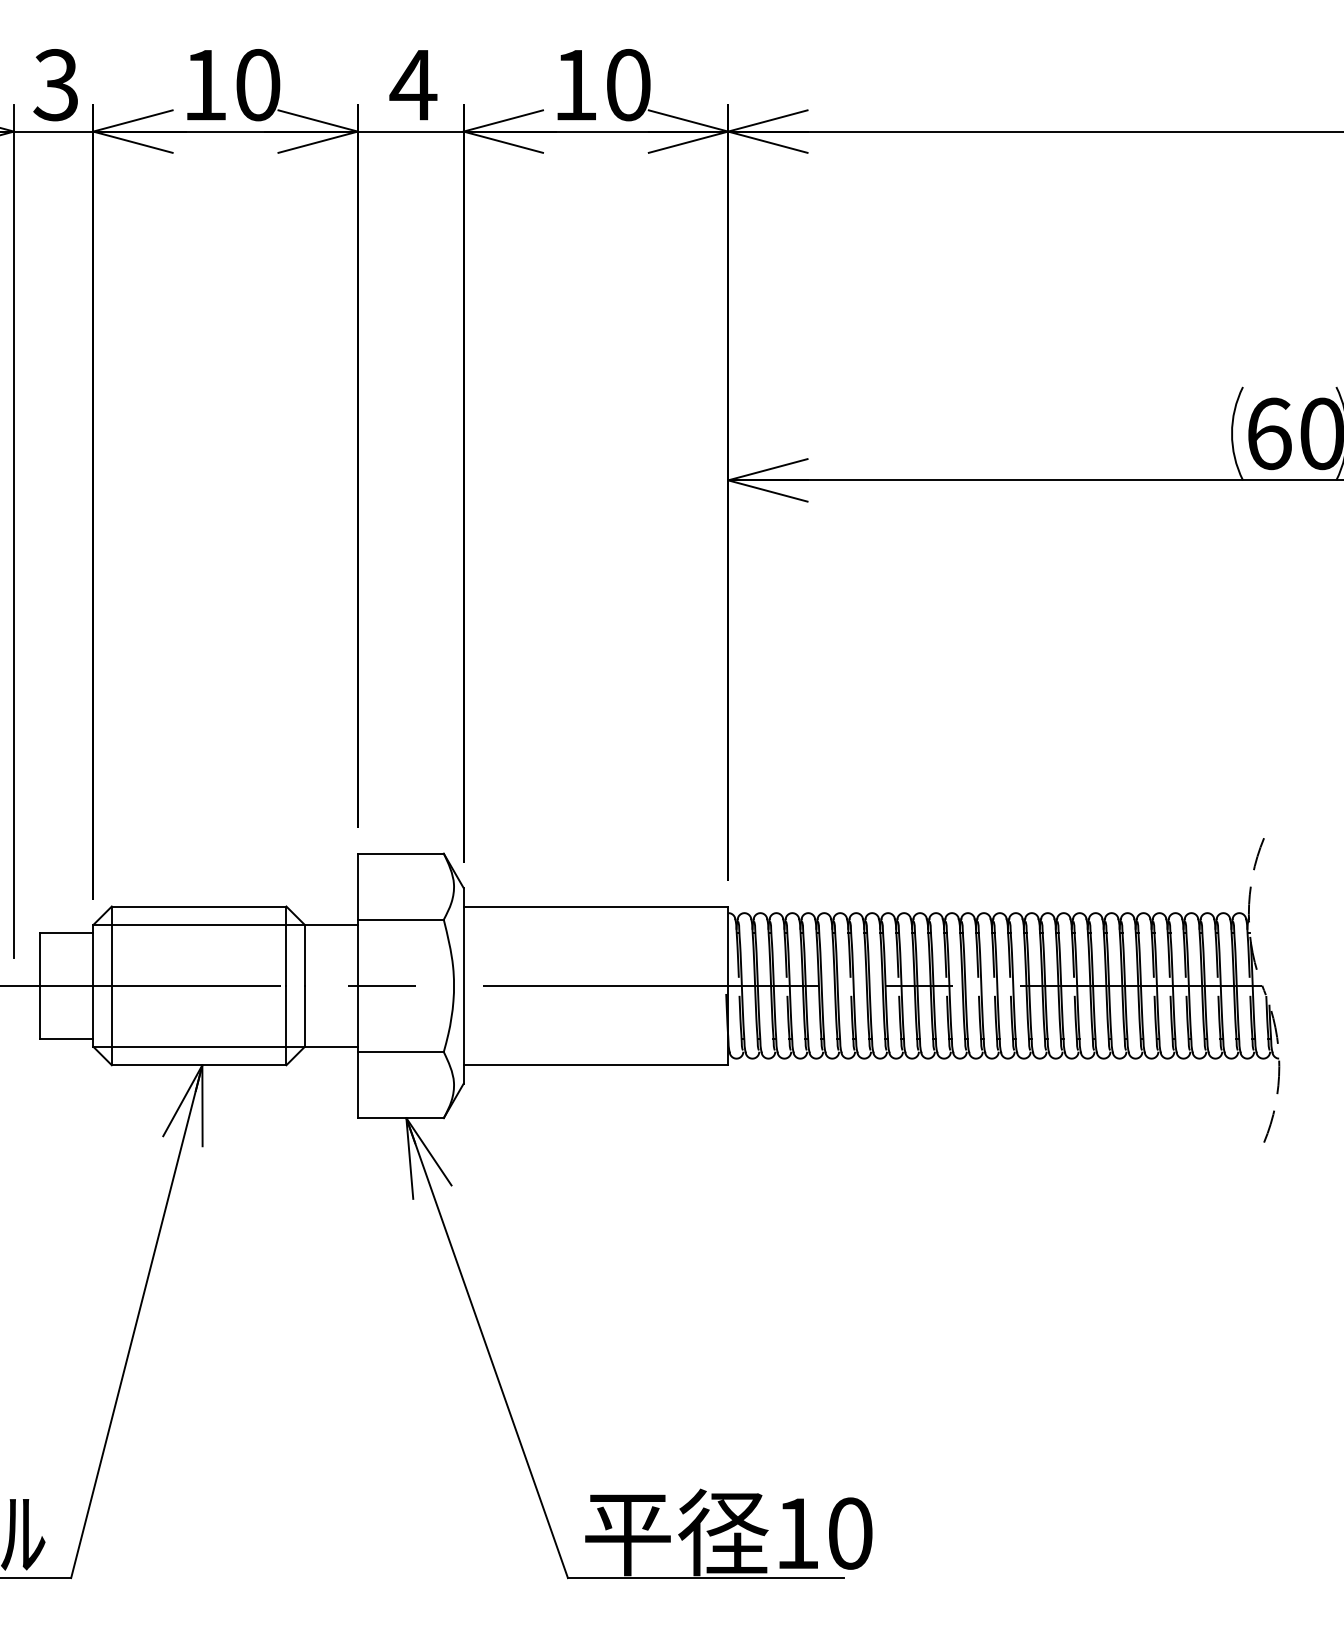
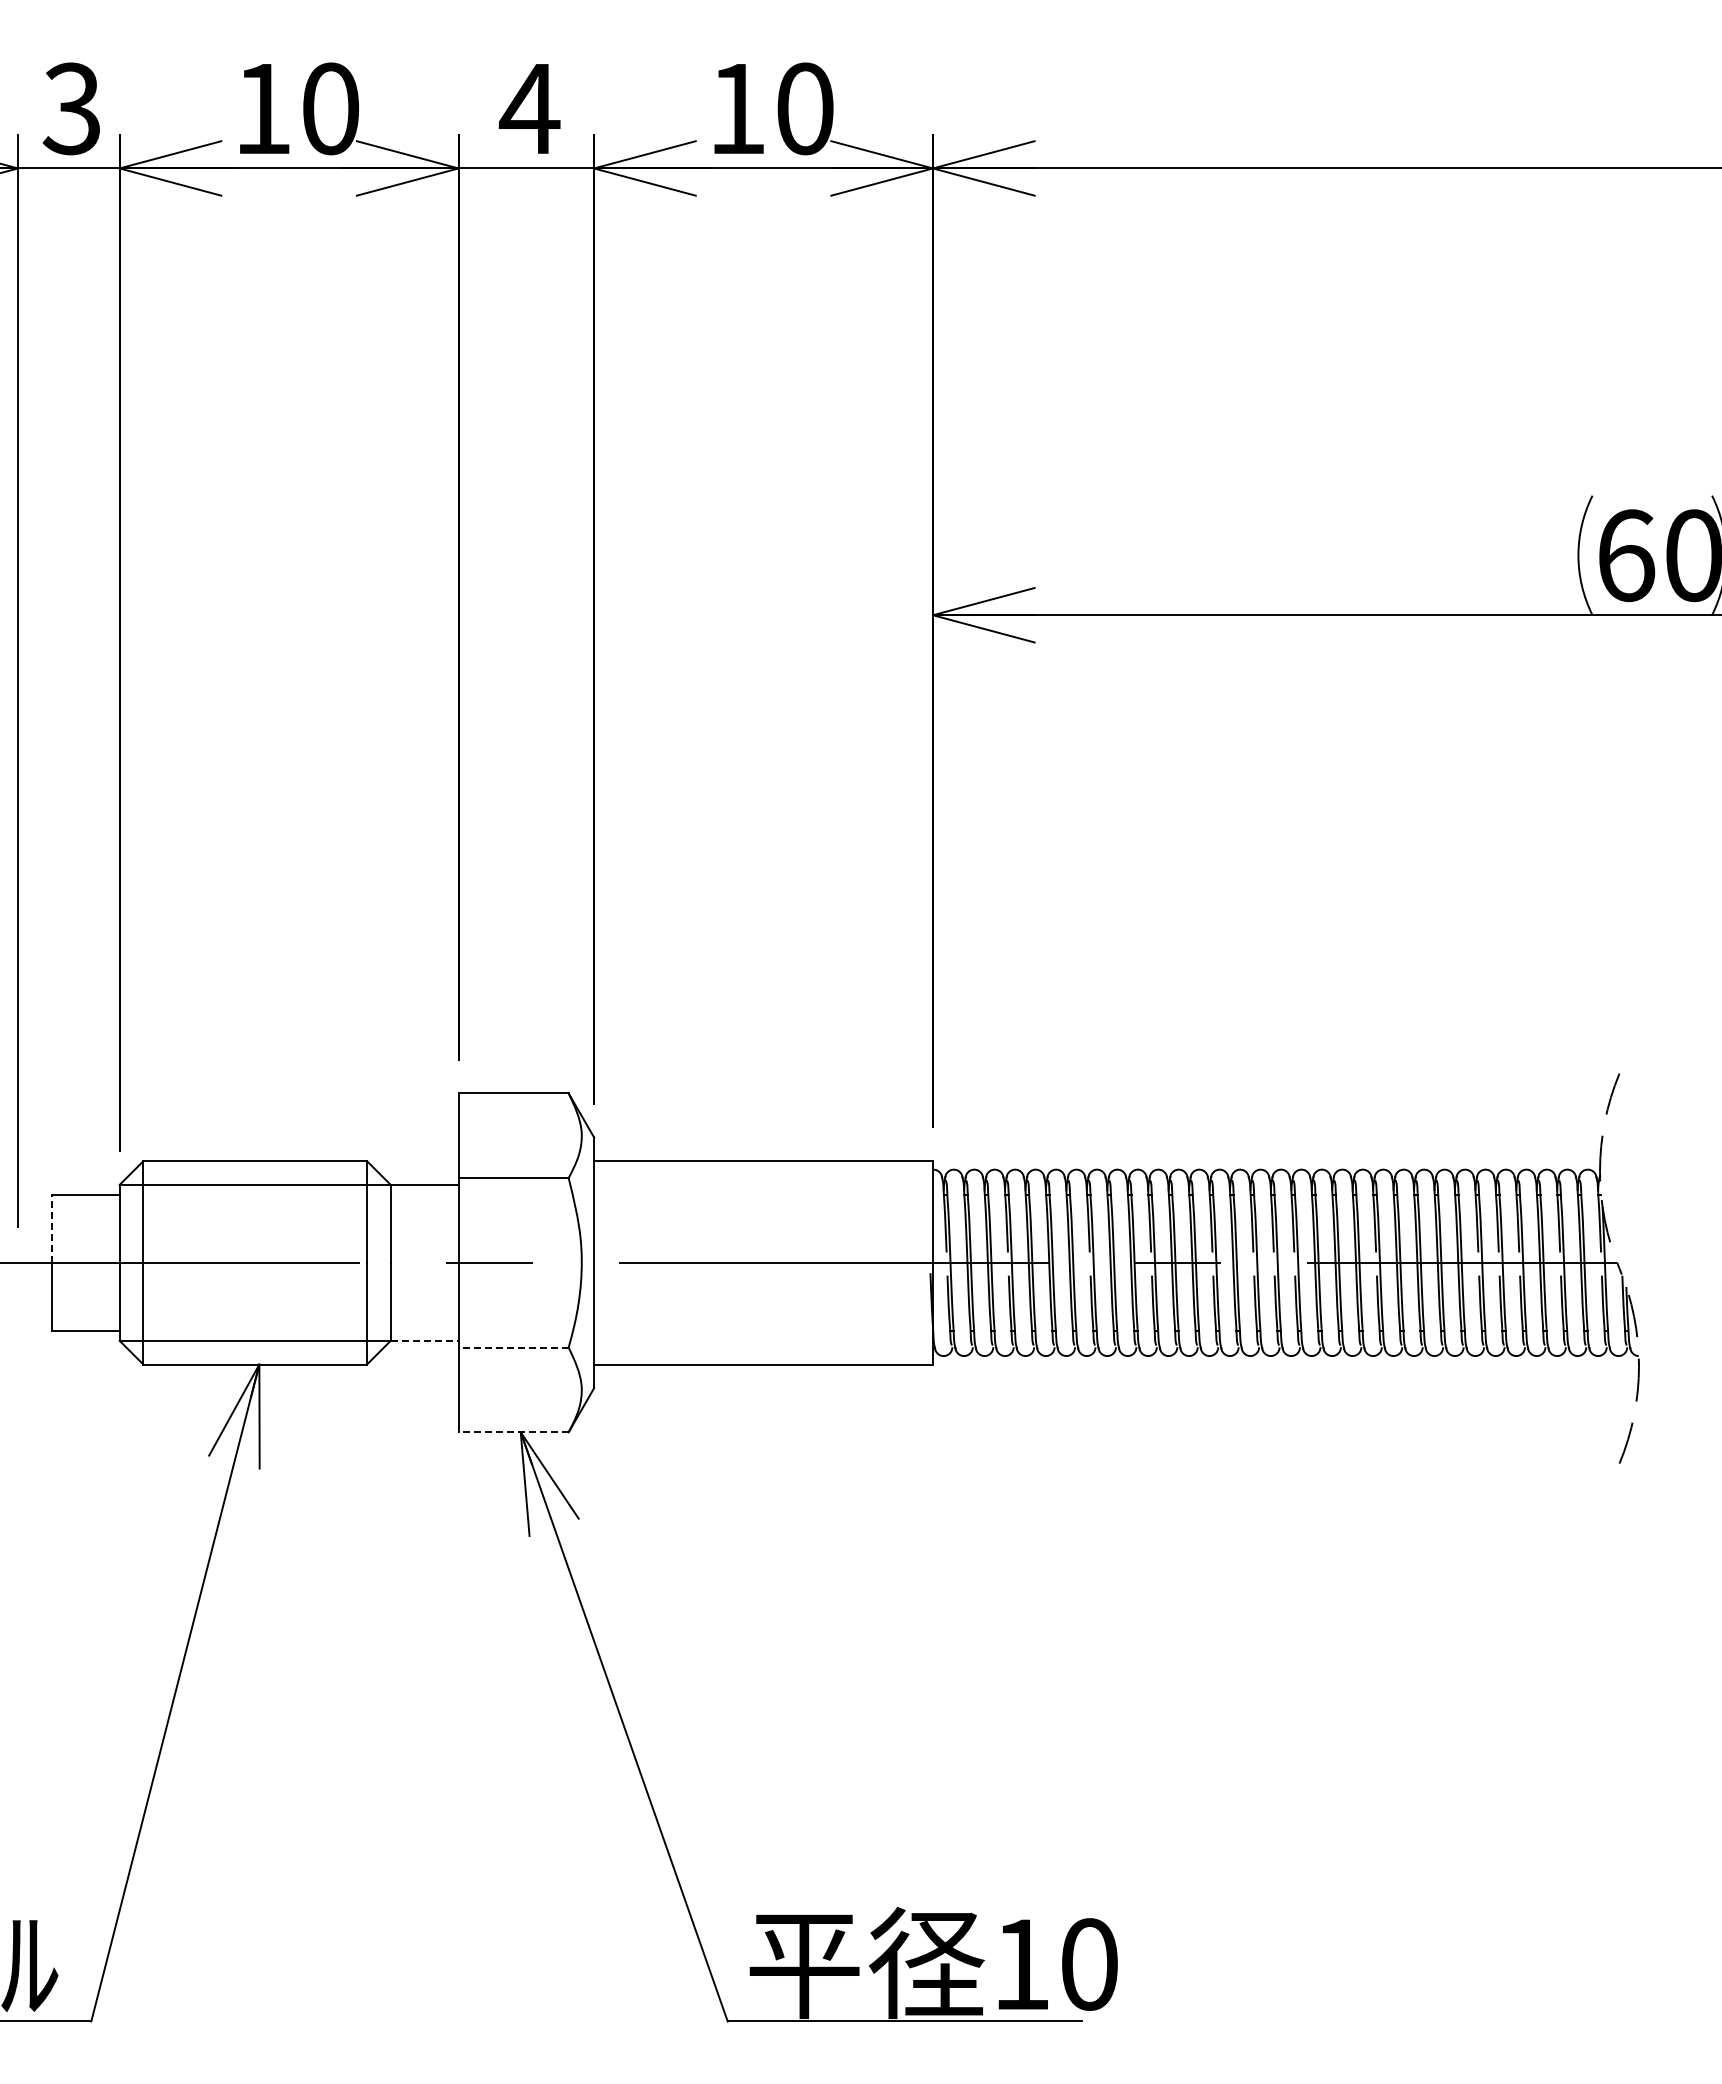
line: (40, 959) -> (51, 1228), solid -> dashed
line: (331, 1046) -> (424, 1340), solid -> dashed
line: (400, 1051) -> (513, 1347), solid -> dashed
line: (400, 1118) -> (513, 1432), solid -> dashed

